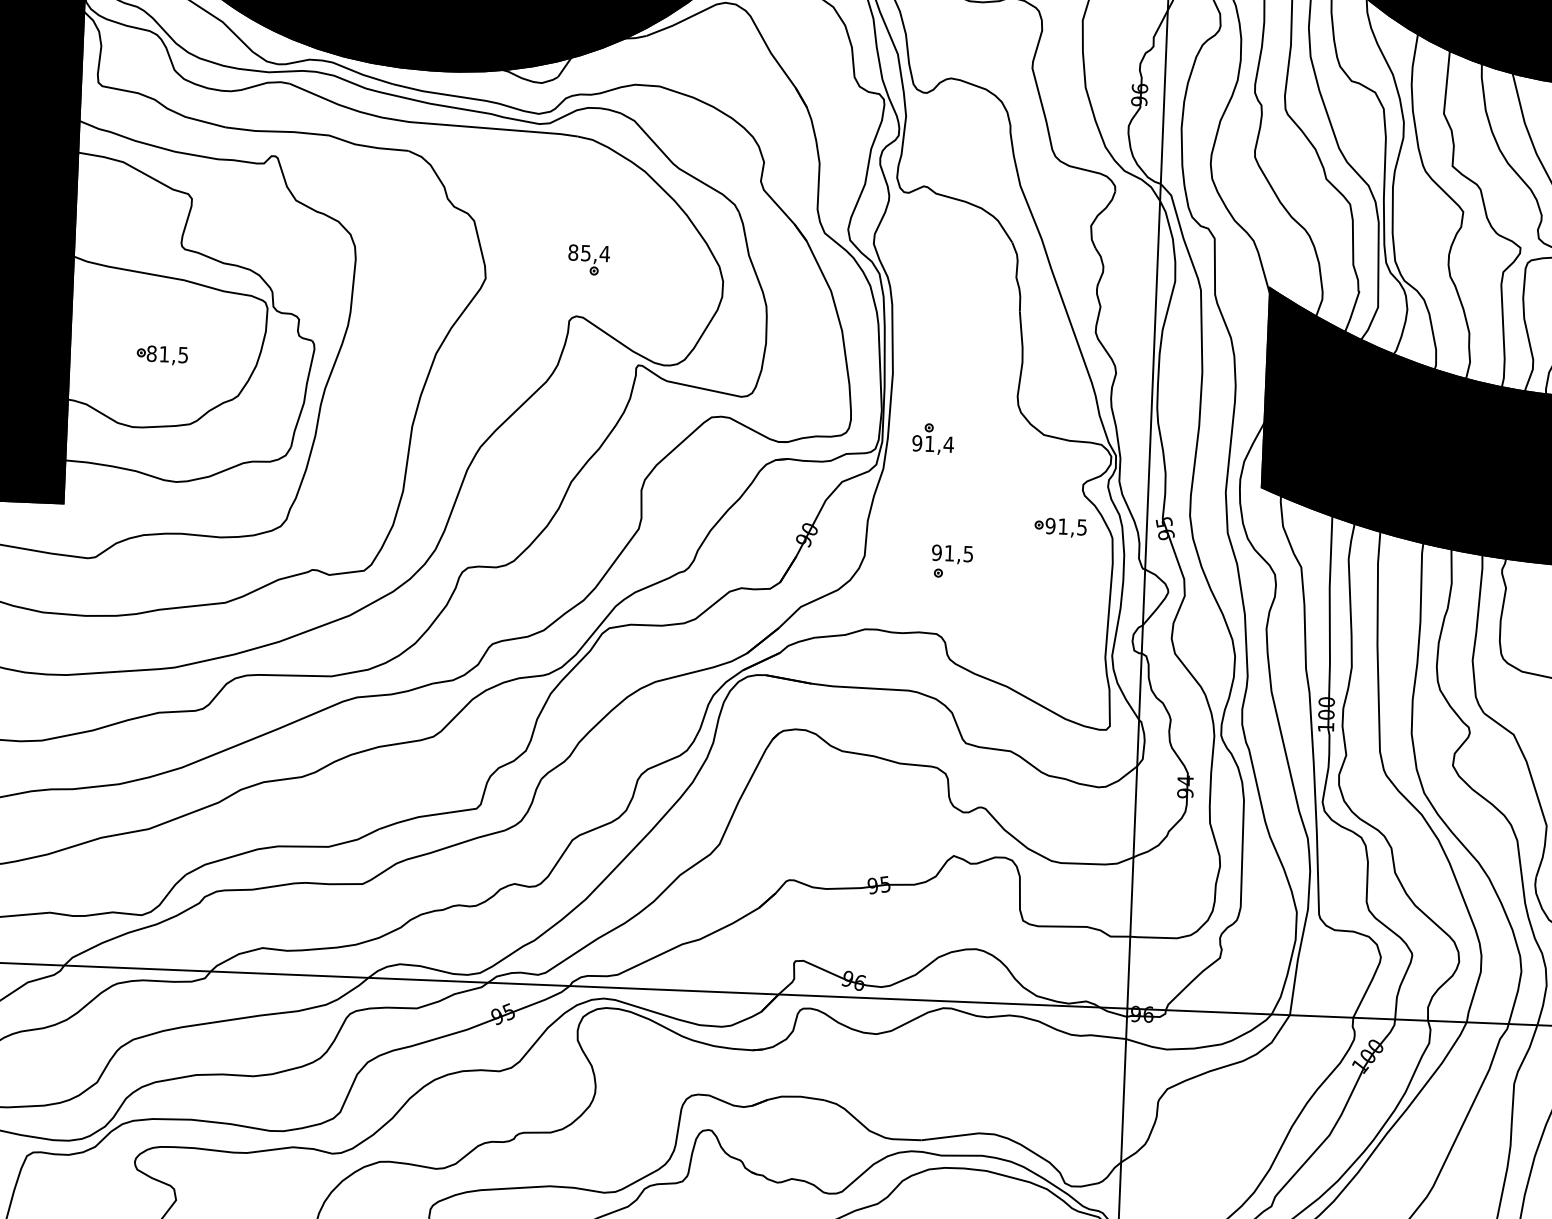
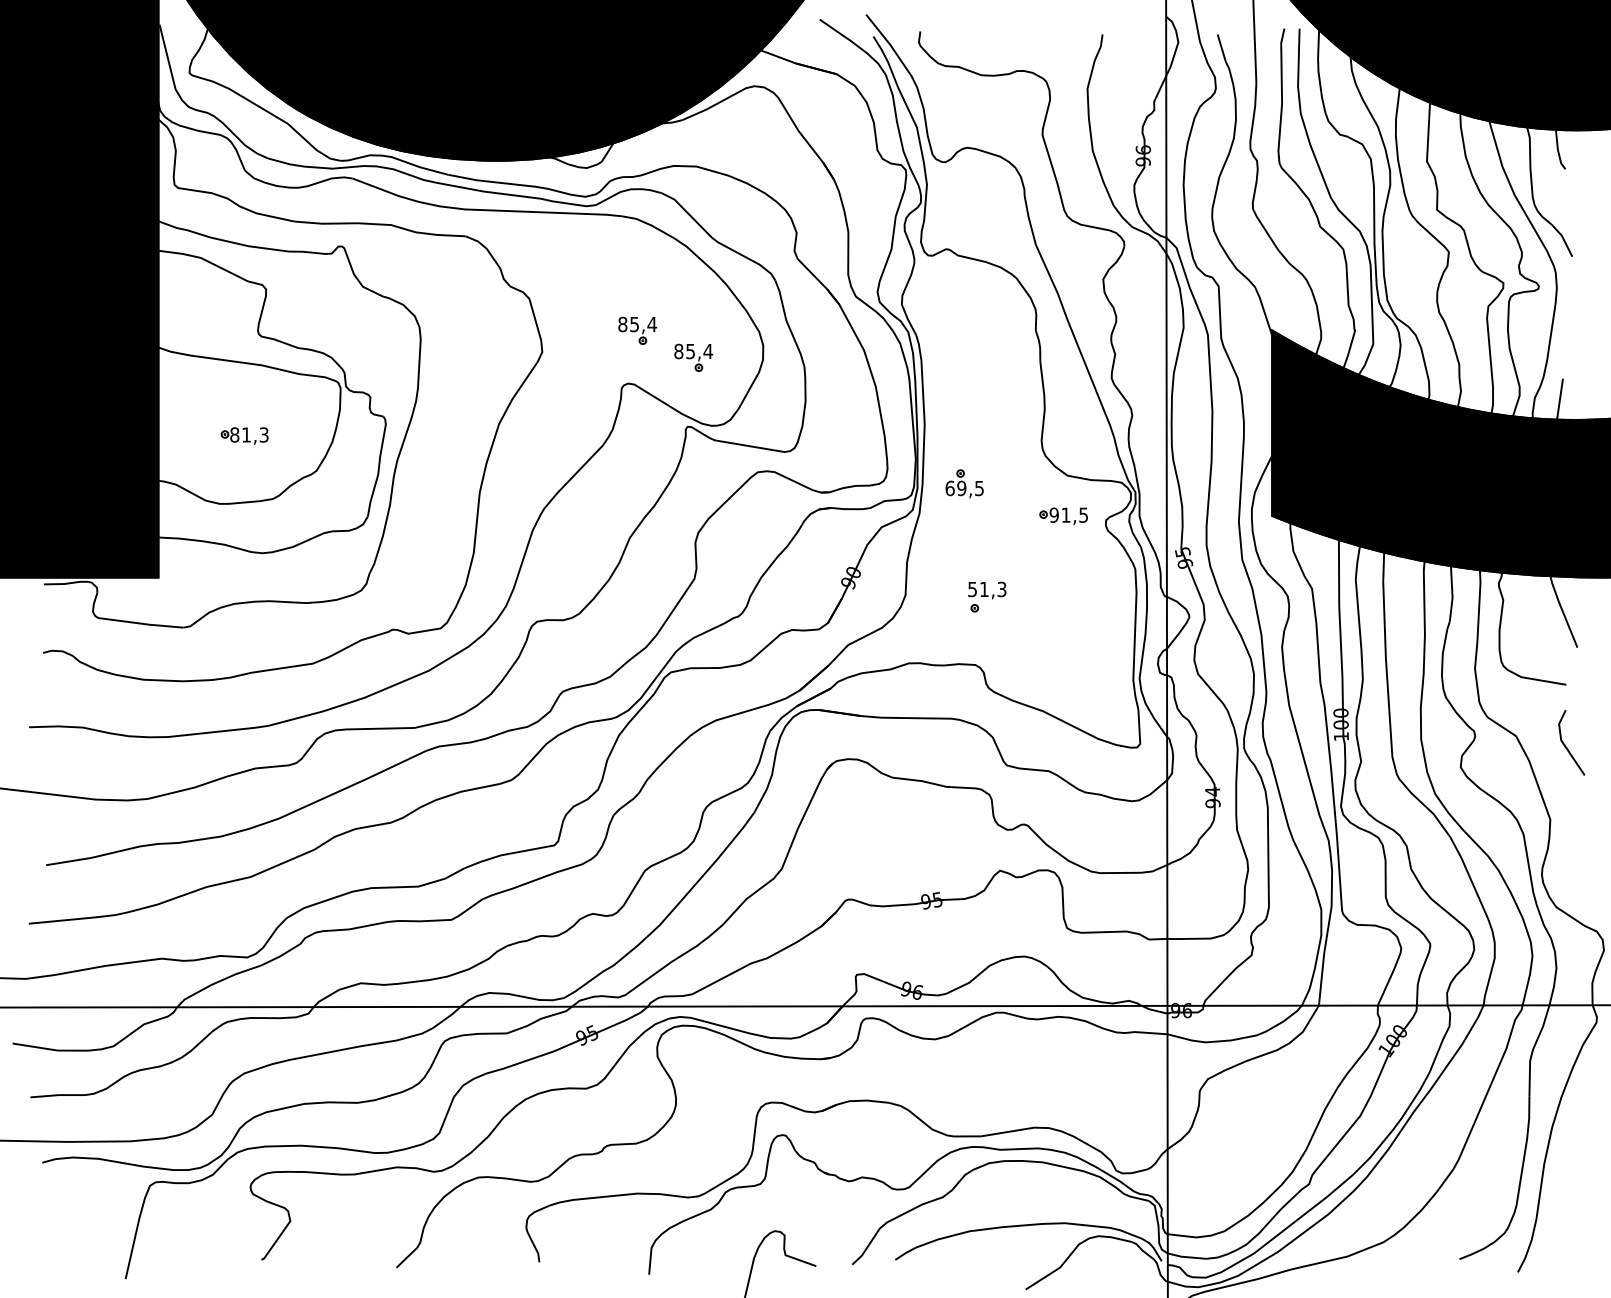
part: (647, 291) -> (693, 357), added
text: (183, 354) -> (264, 434), 81,5 -> 81,3
text: (932, 444) -> (964, 488), 91,4 -> 69,5
part: (1060, 526) -> (1063, 515), moved
text: (952, 552) -> (987, 588), 91,5 -> 51,3

